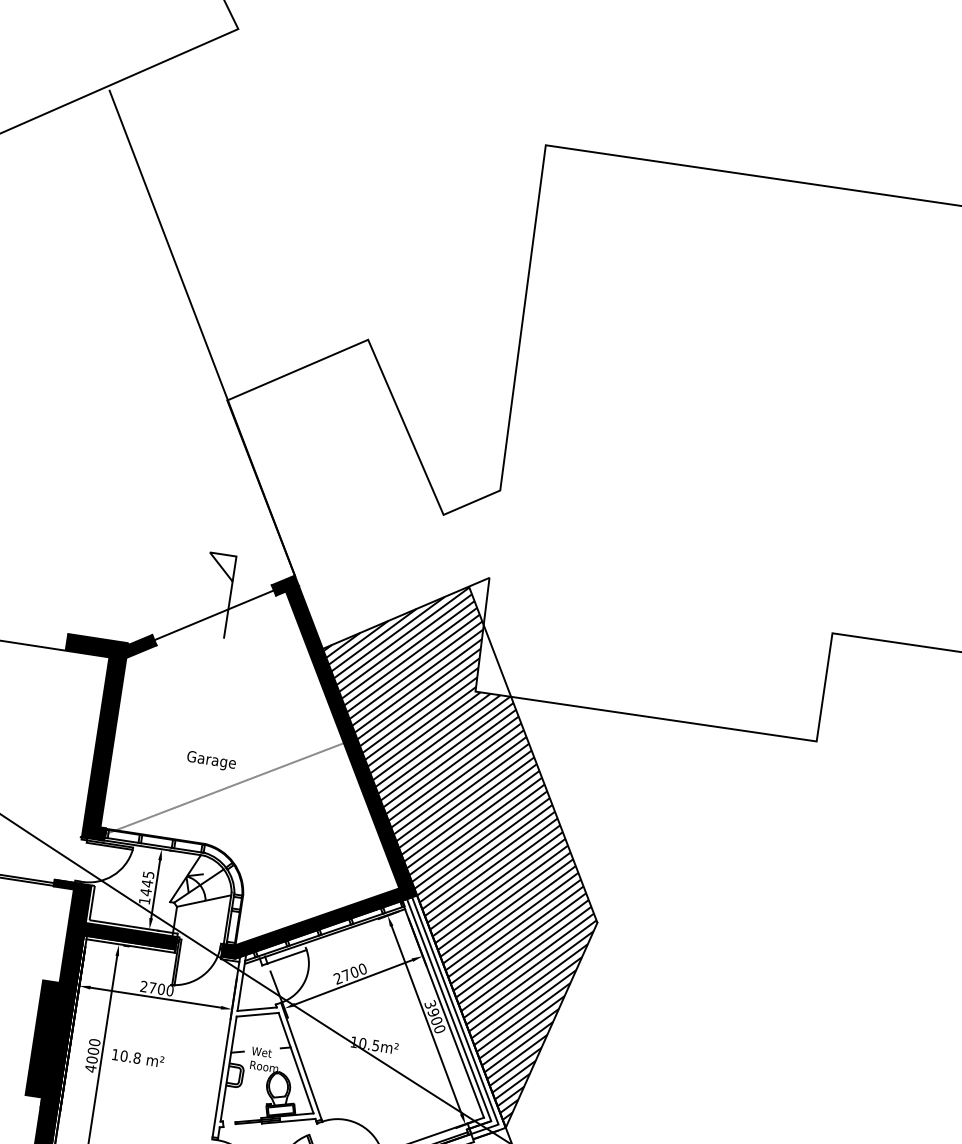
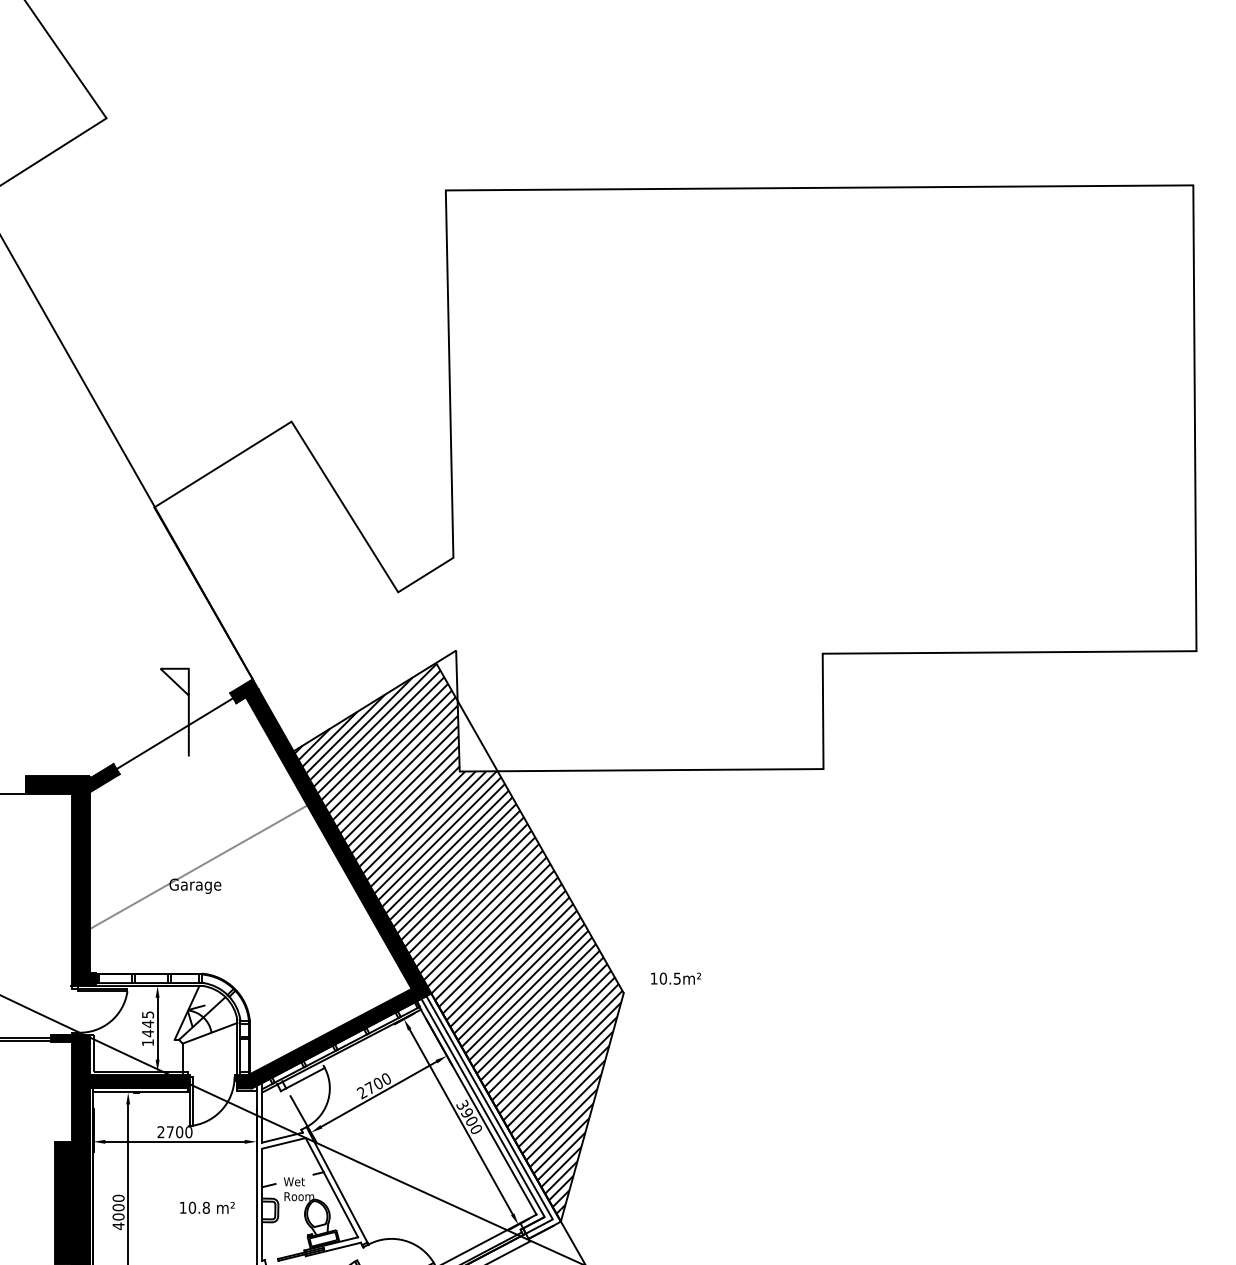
line: (224, 788) -> (190, 871), moved
text: (374, 1045) -> (675, 978), moved
text: (138, 1058) -> (207, 1207), moved

